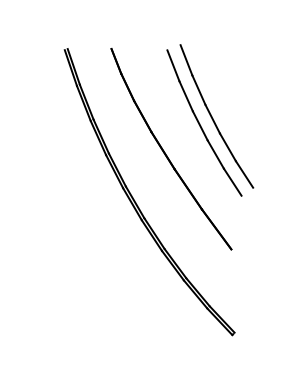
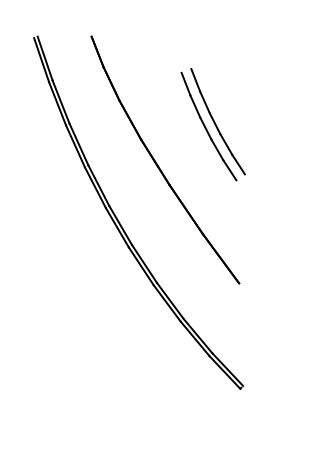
part: (210, 120) -> (213, 124), size x0.6

